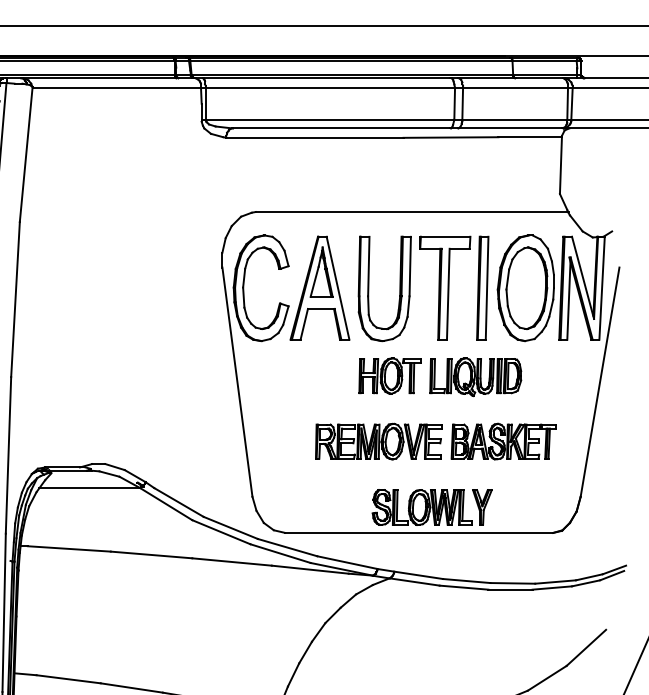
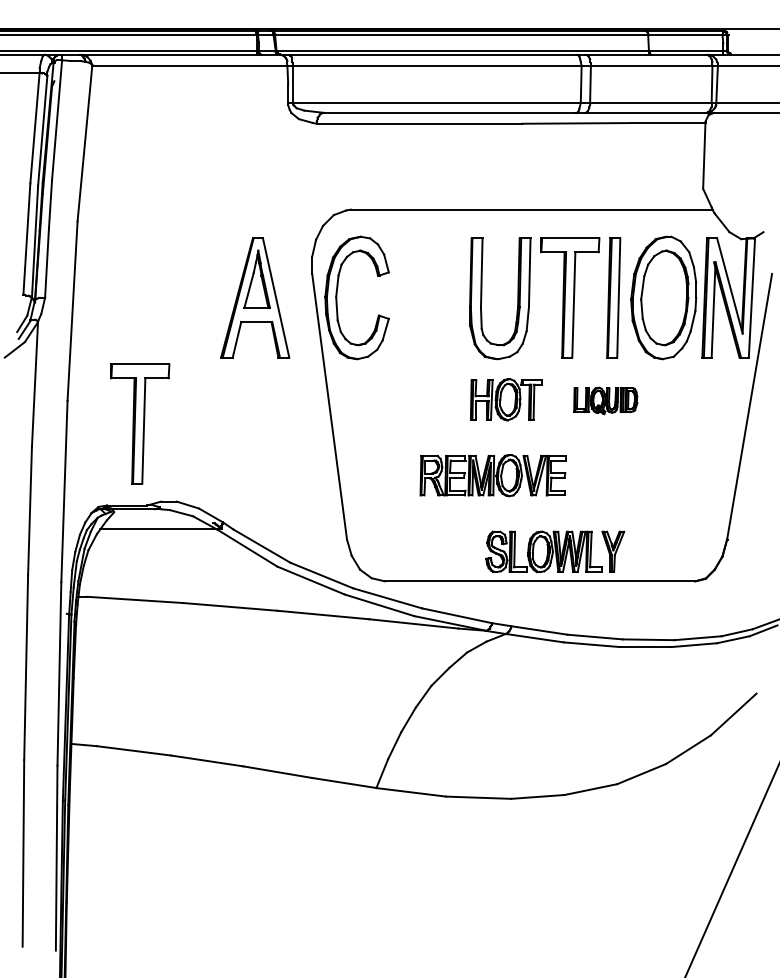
part: (320, 287) -> (255, 297), moved
part: (475, 376) -> (605, 400), size x0.6
part: (74, 396) -> (140, 423), added
part: (503, 441) -> (637, 475), removed

